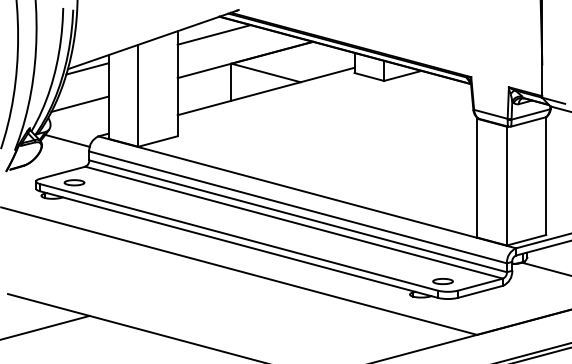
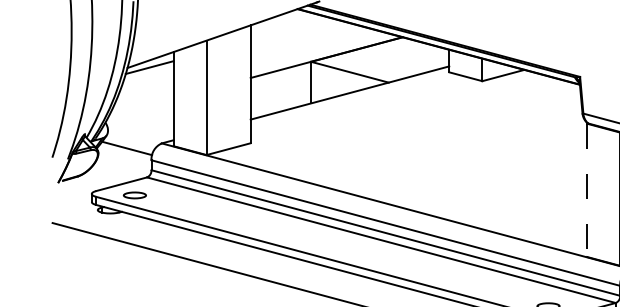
line: (213, 34) -> (290, 29), removed
line: (79, 103) -> (140, 106), removed
line: (477, 178) -> (587, 190), solid -> dashed

